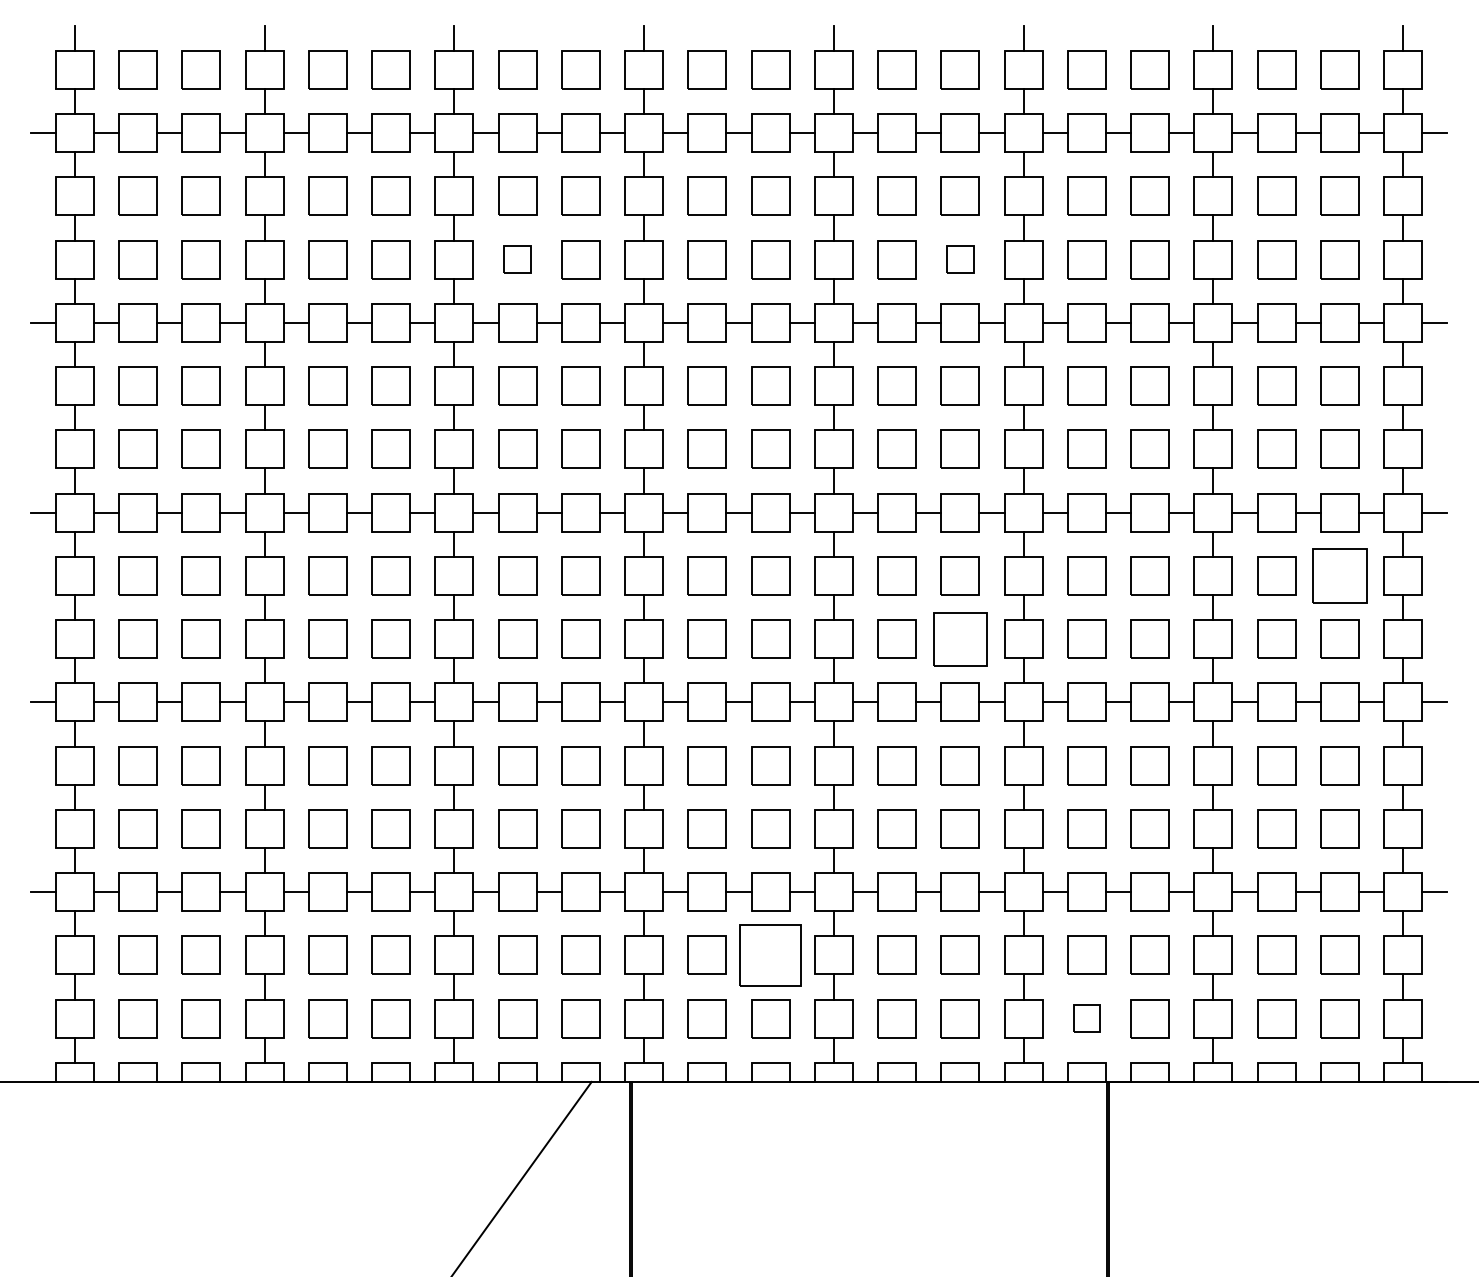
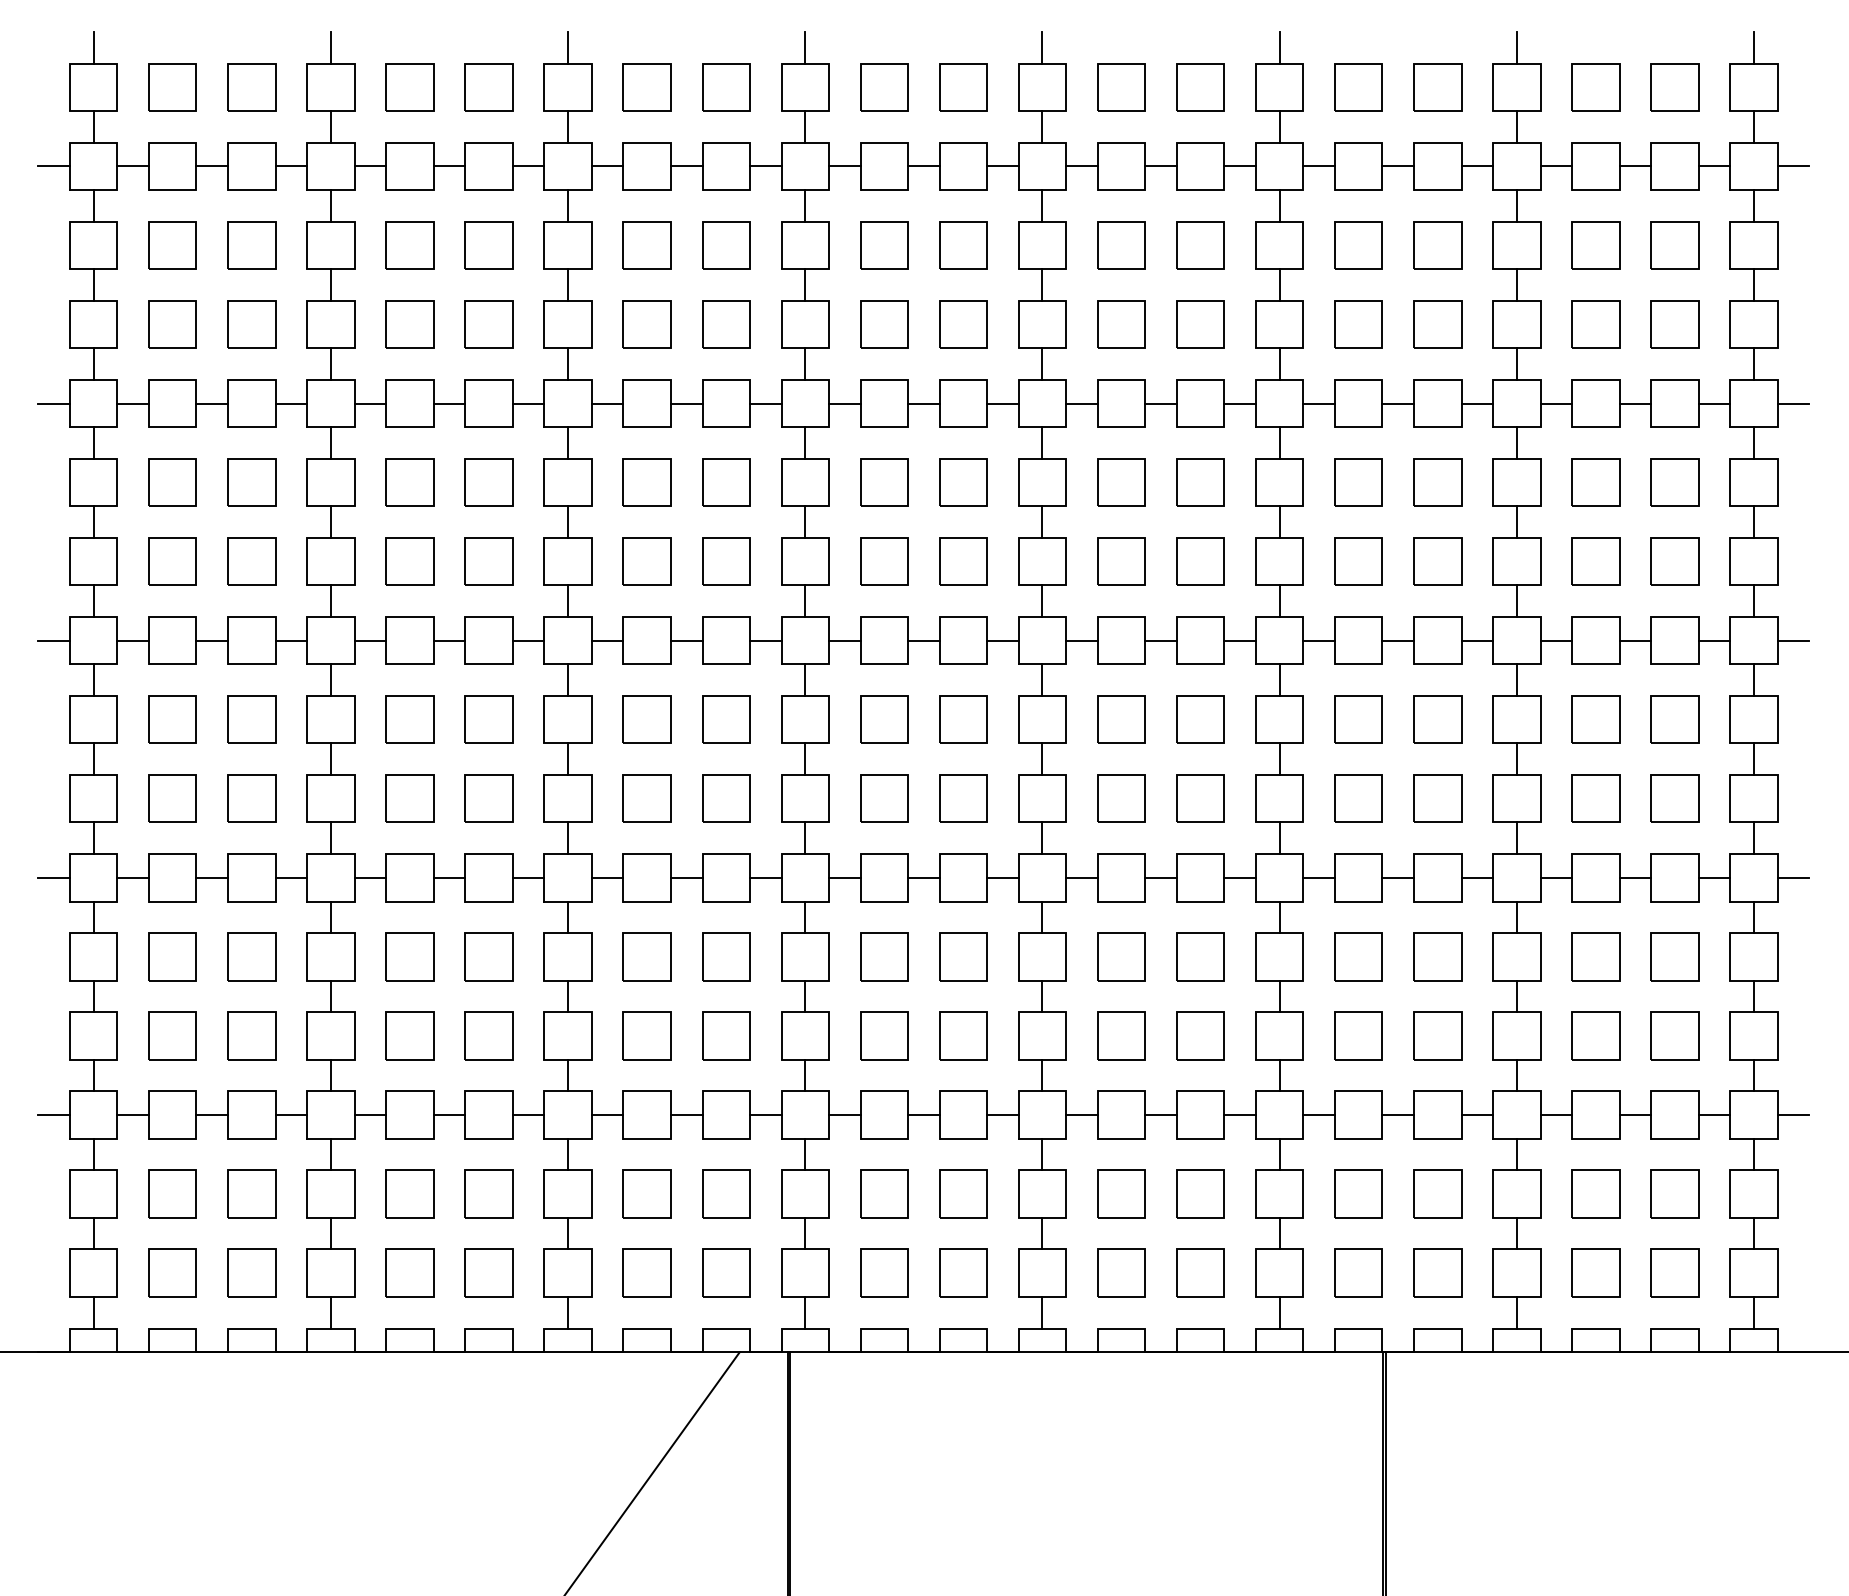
part: (517, 259) -> (646, 324), size x1.43
part: (960, 259) -> (1200, 324), size x1.43
part: (1339, 575) -> (1674, 719), size x0.71
part: (960, 638) -> (1200, 798), size x0.71
part: (770, 954) -> (963, 1193), size x0.62
part: (1086, 1018) -> (1358, 1272), size x1.43

